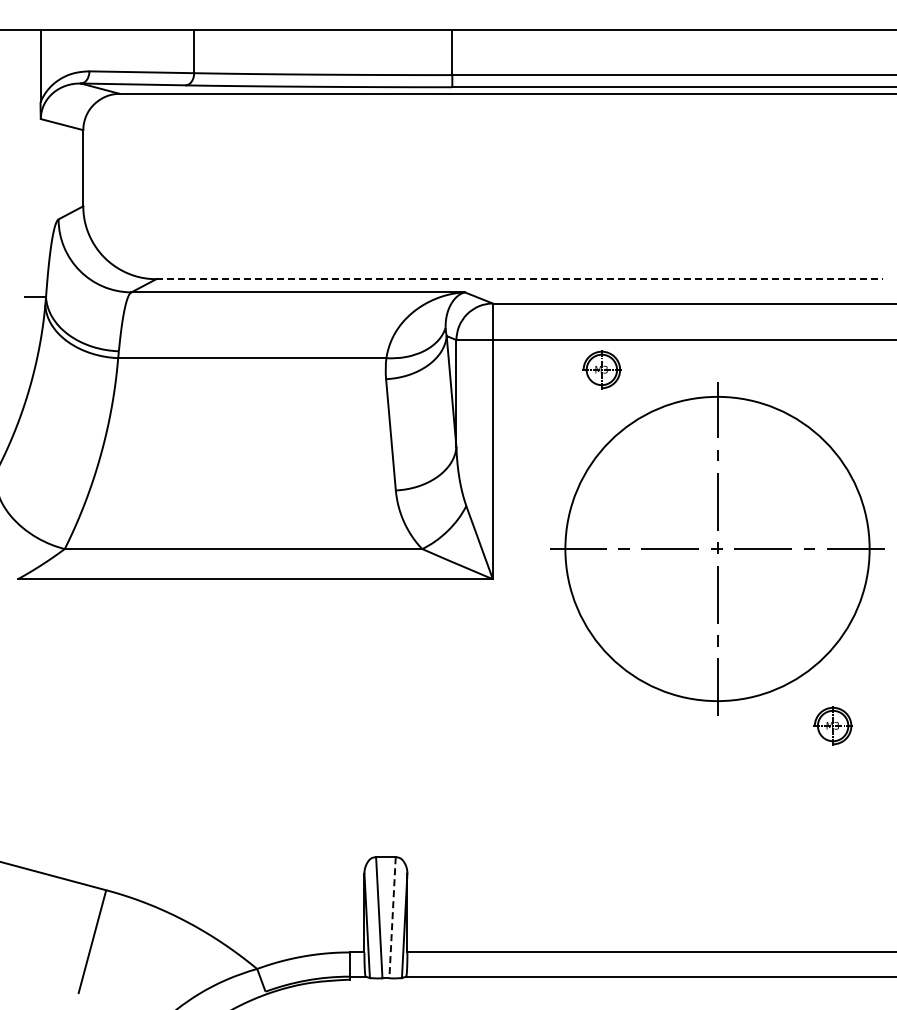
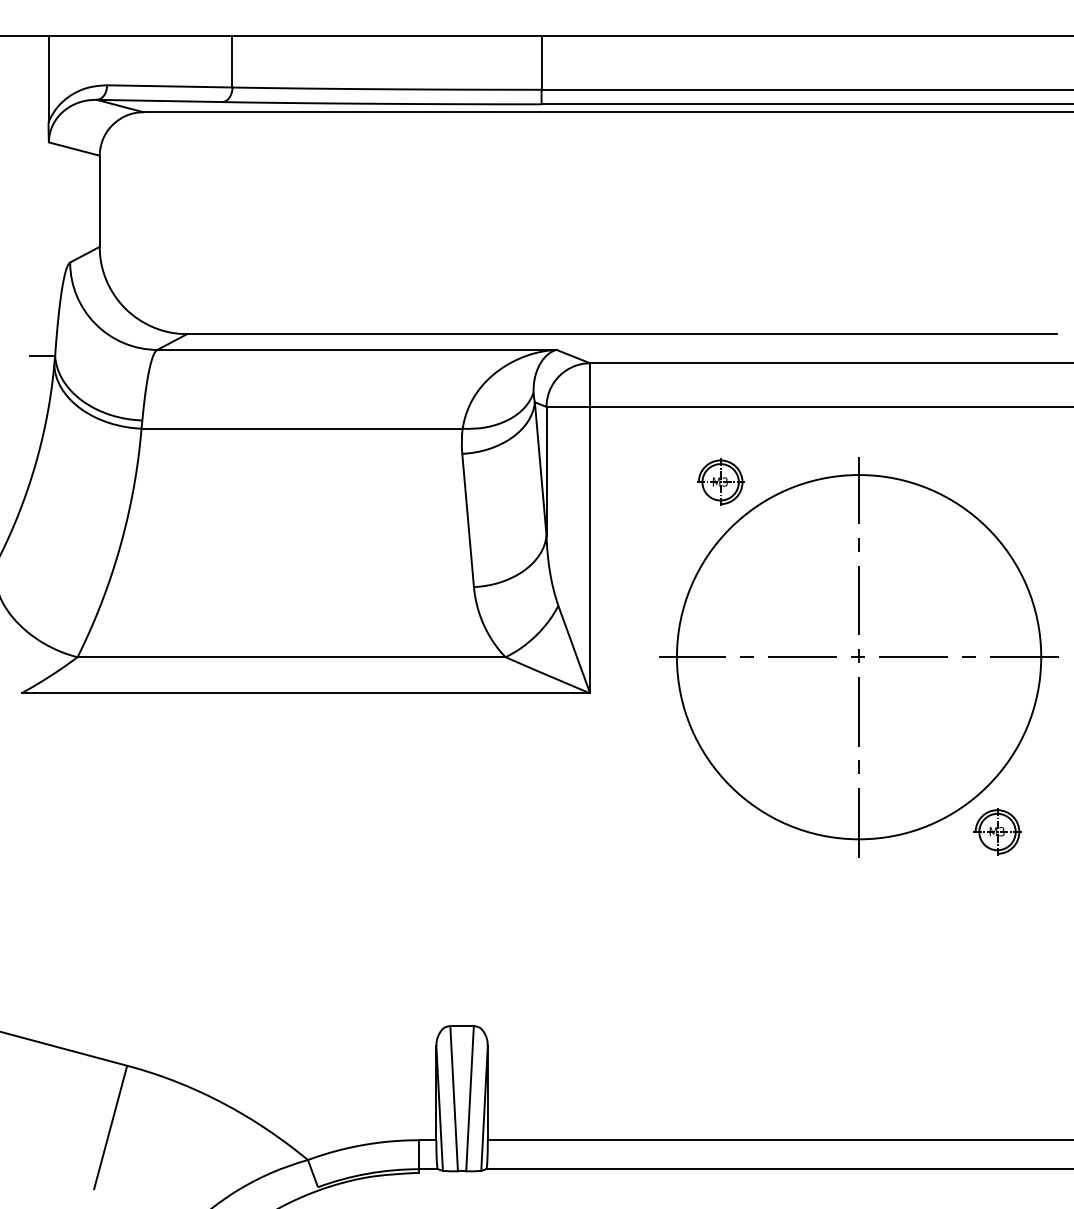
line: (520, 279) -> (623, 334), dashed -> solid
part: (601, 369) -> (720, 481), moved
part: (832, 725) -> (996, 831), moved
line: (392, 917) -> (469, 1098), dashed -> solid

